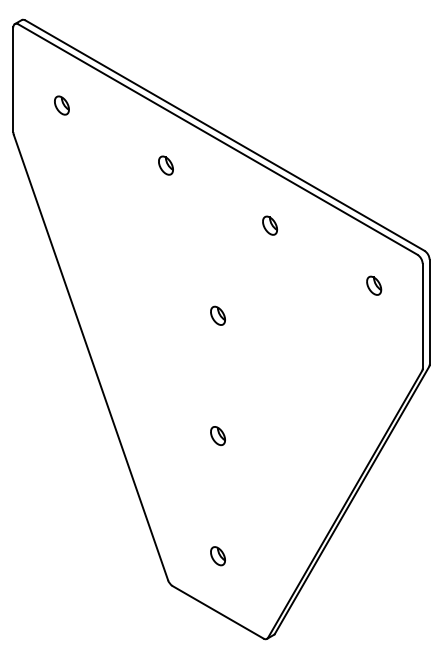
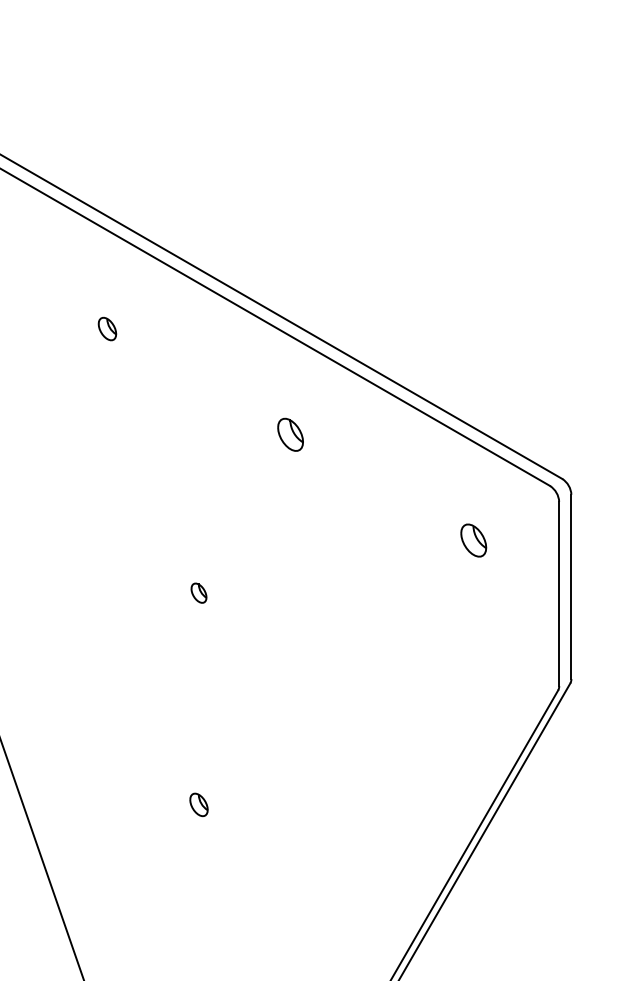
part: (165, 165) -> (106, 328), size x0.7
part: (217, 315) -> (198, 592), size x0.6
part: (217, 435) -> (198, 803), size x0.7

